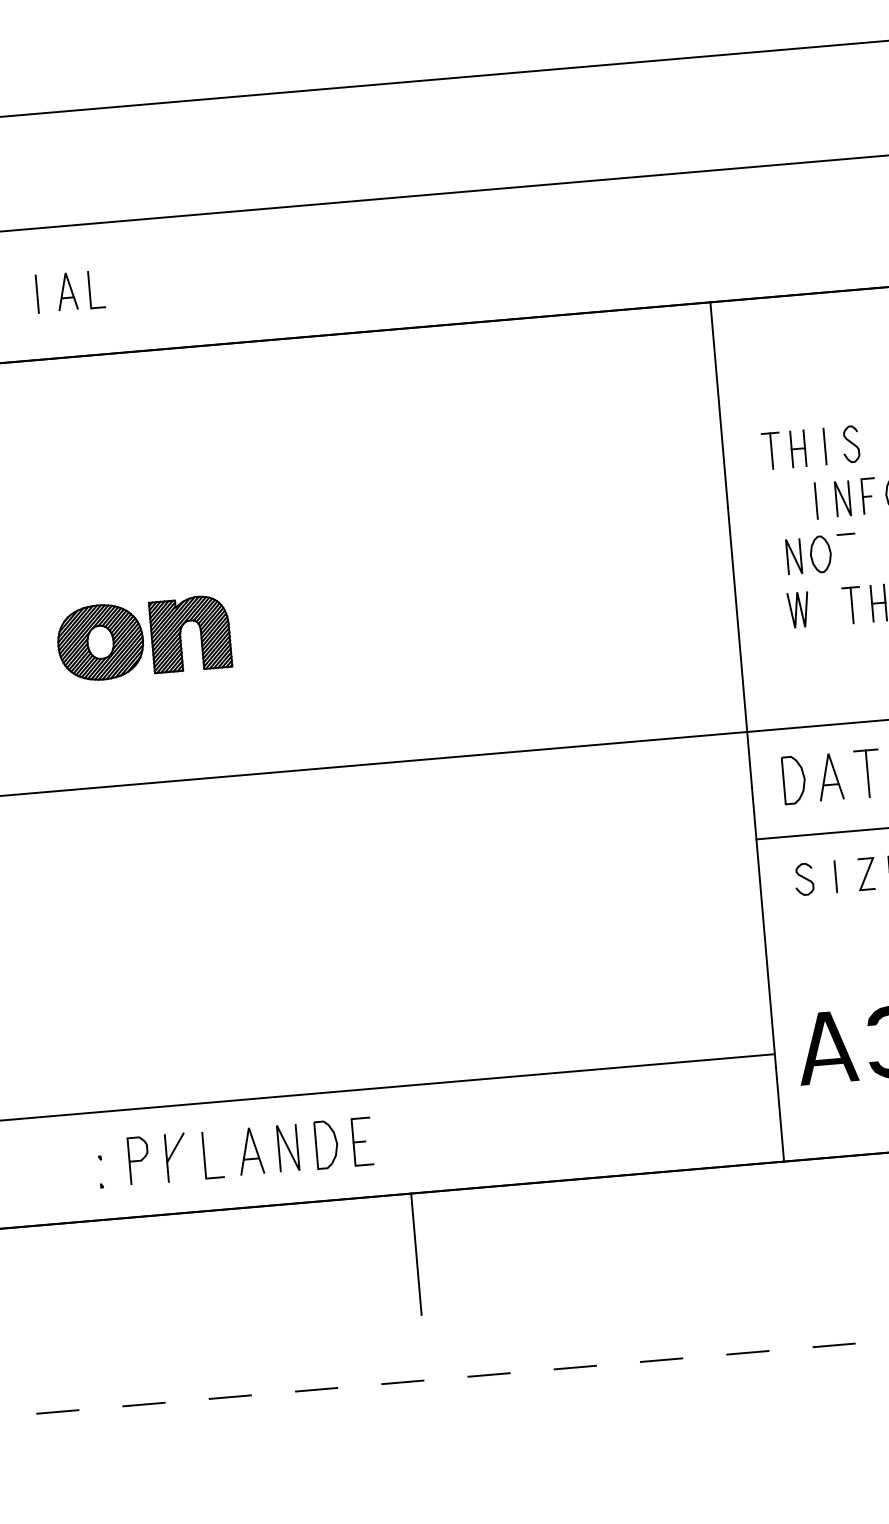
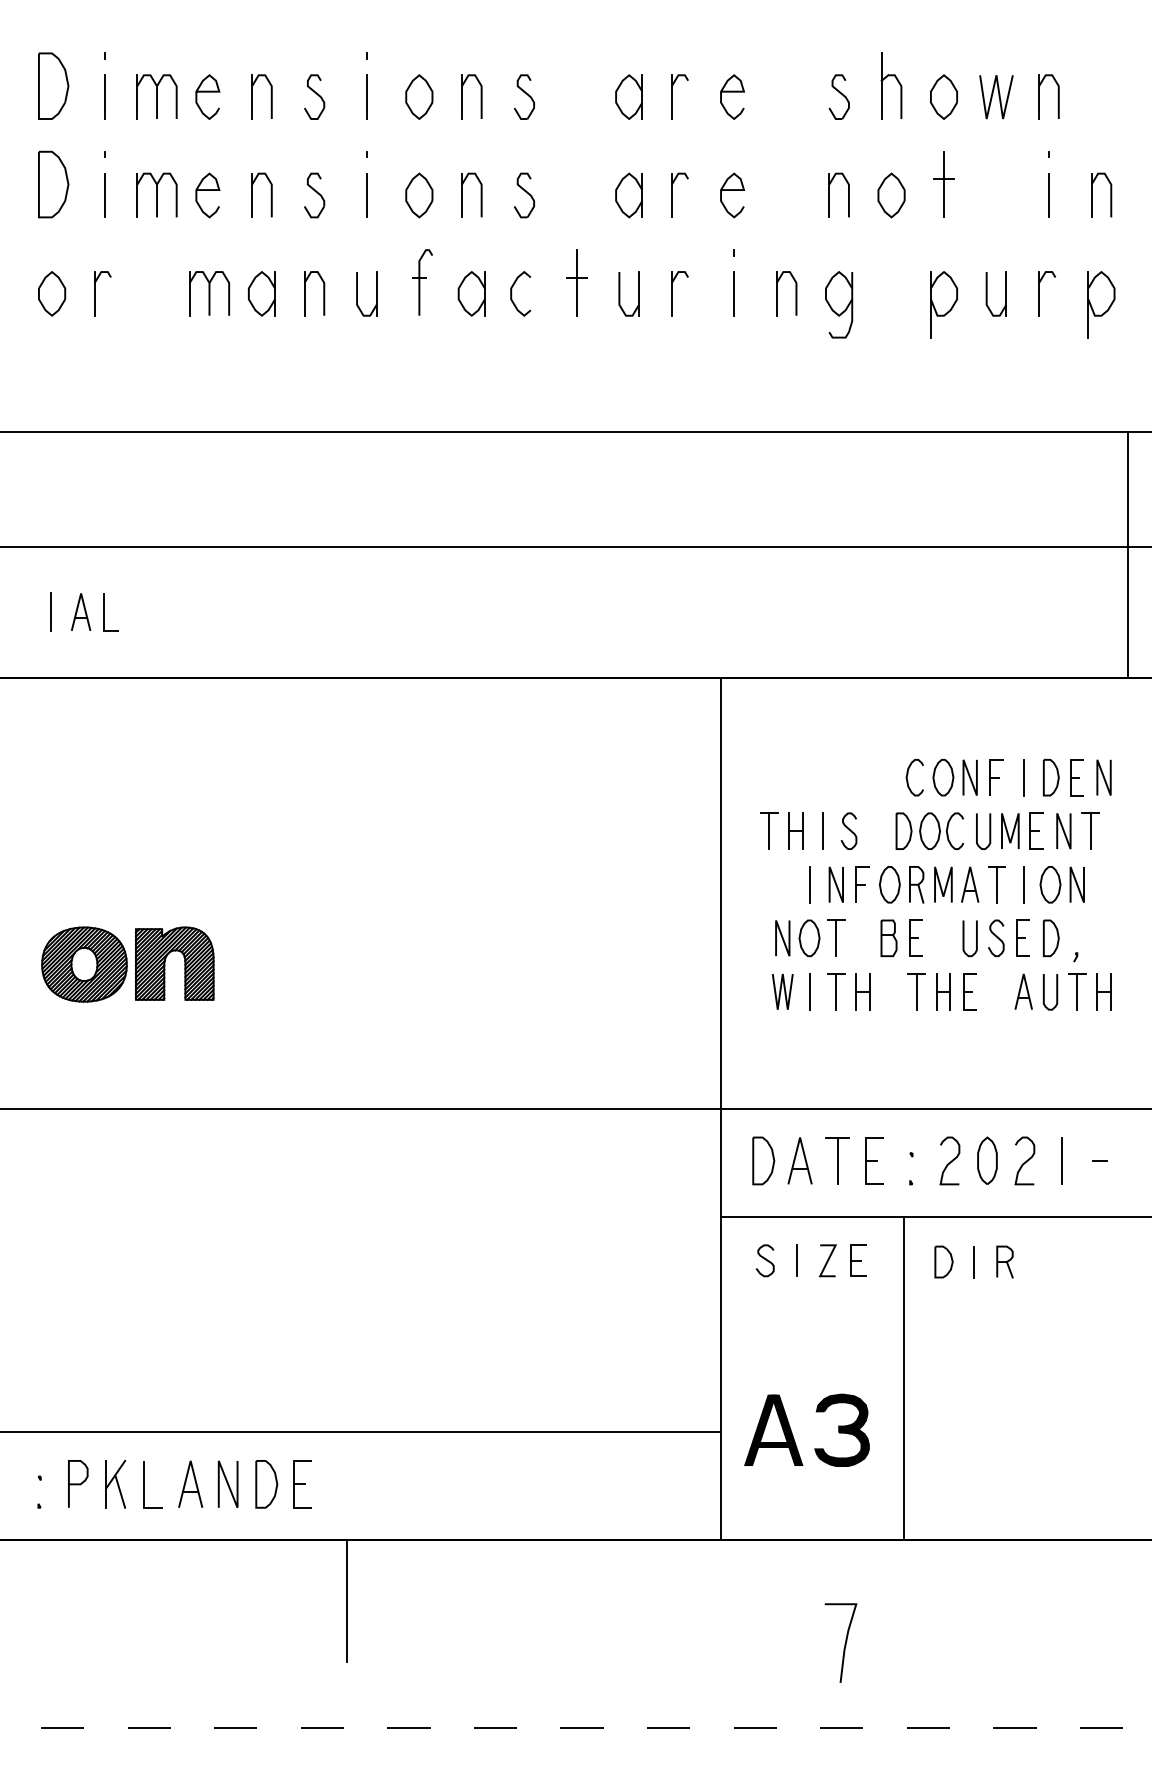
line: (847, 552) -> (836, 938), added
line: (825, 607) -> (809, 991), added
line: (181, 1164) -> (120, 1491), added

